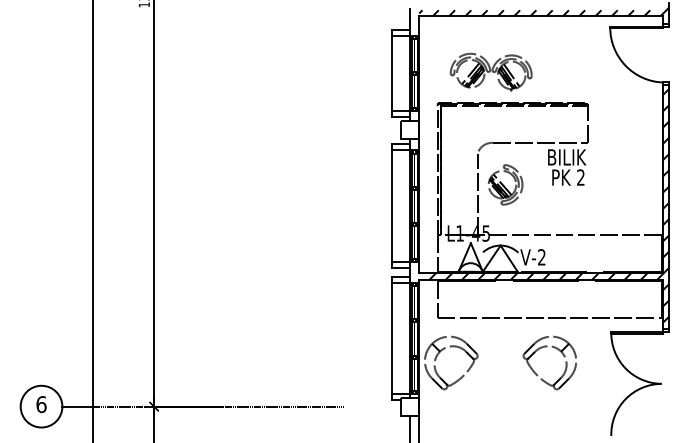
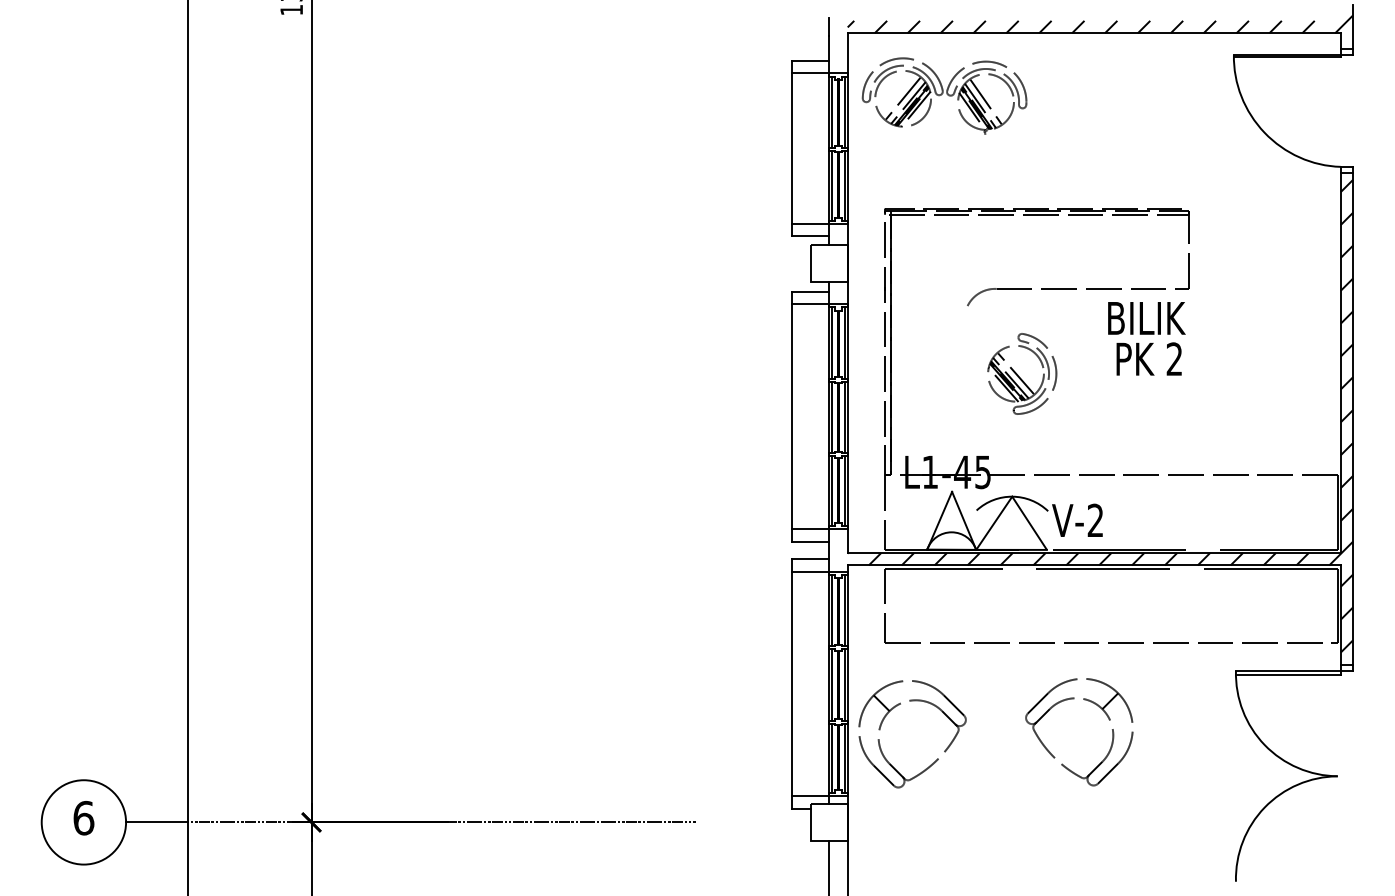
part: (490, 71) -> (943, 94), moved
line: (477, 193) -> (965, 391), removed
part: (556, 349) -> (1092, 704), moved

